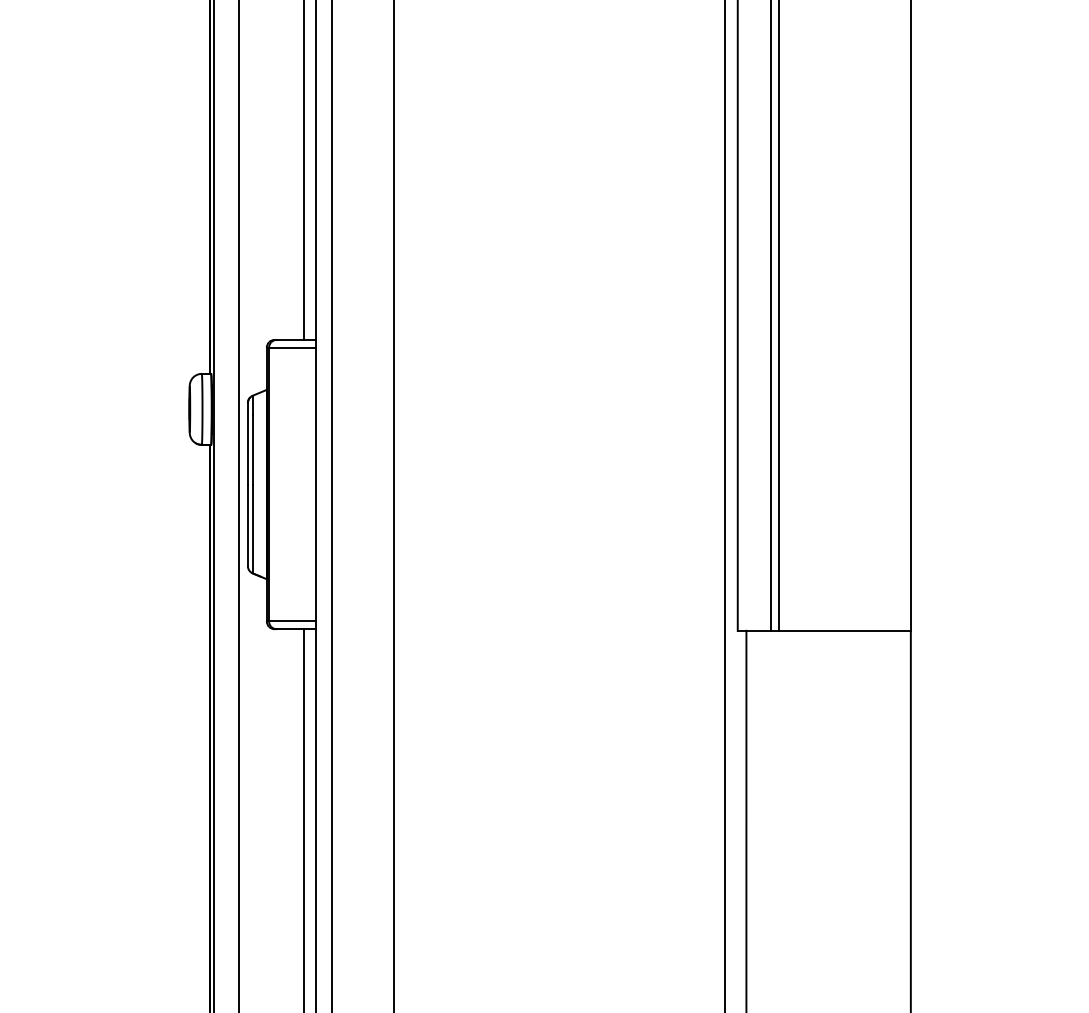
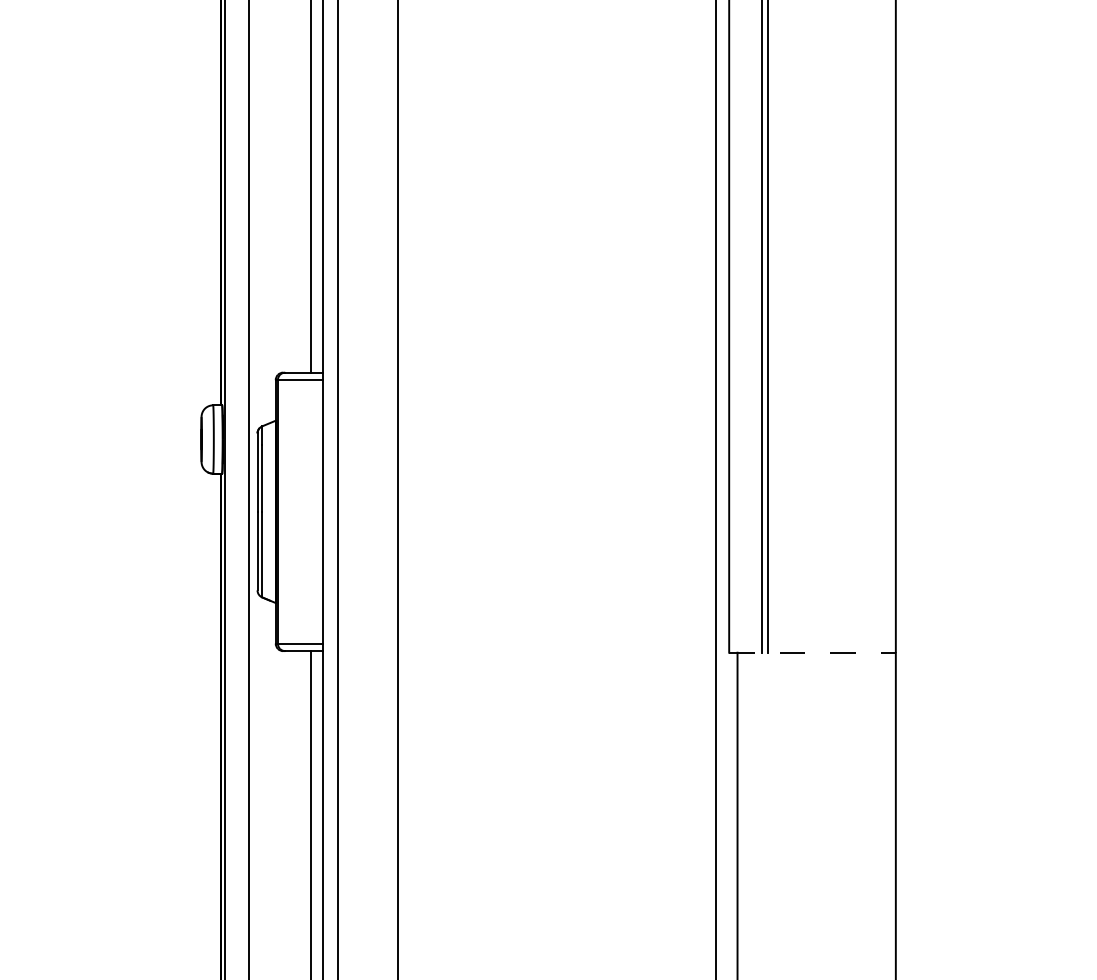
line: (825, 630) -> (813, 652), solid -> dashed

